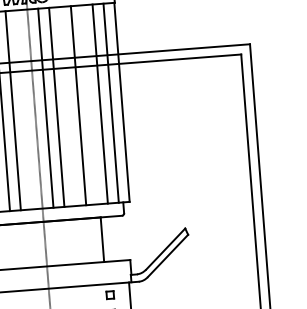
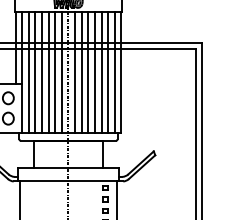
line: (89, 103) -> (101, 71), added
line: (67, 105) -> (88, 71), added
line: (23, 108) -> (61, 71), added

